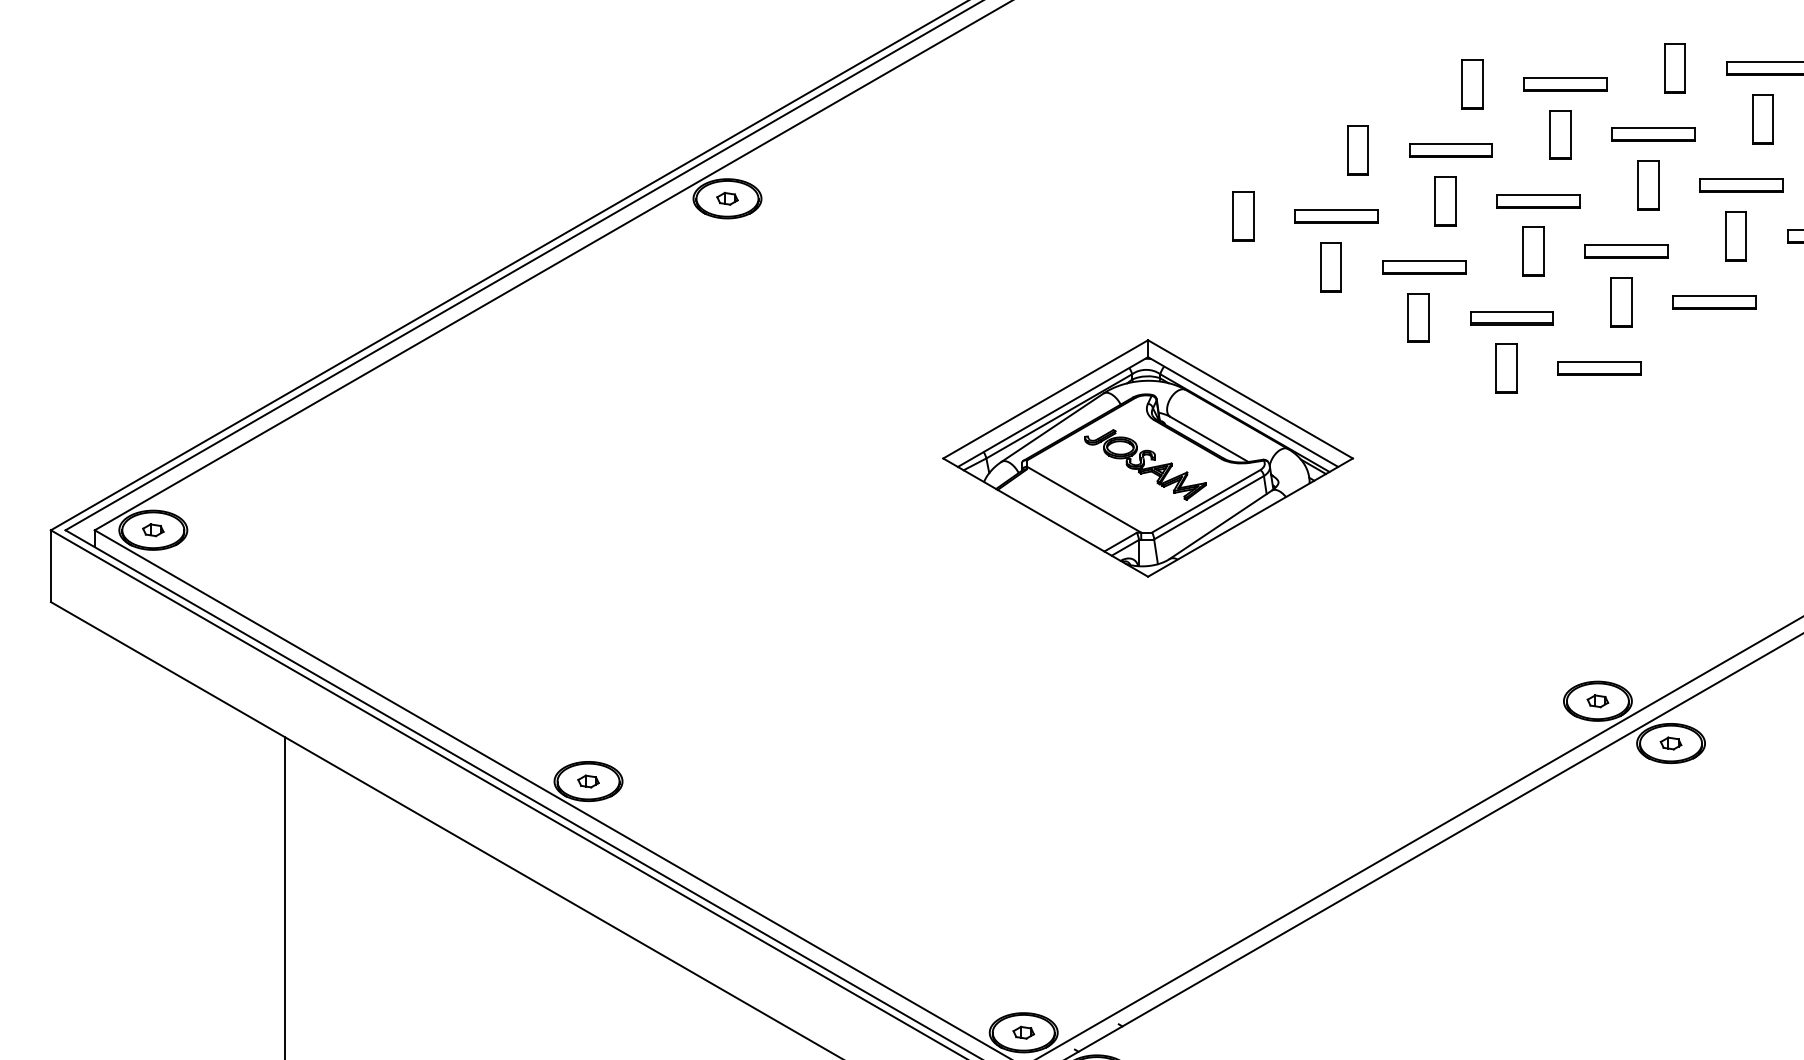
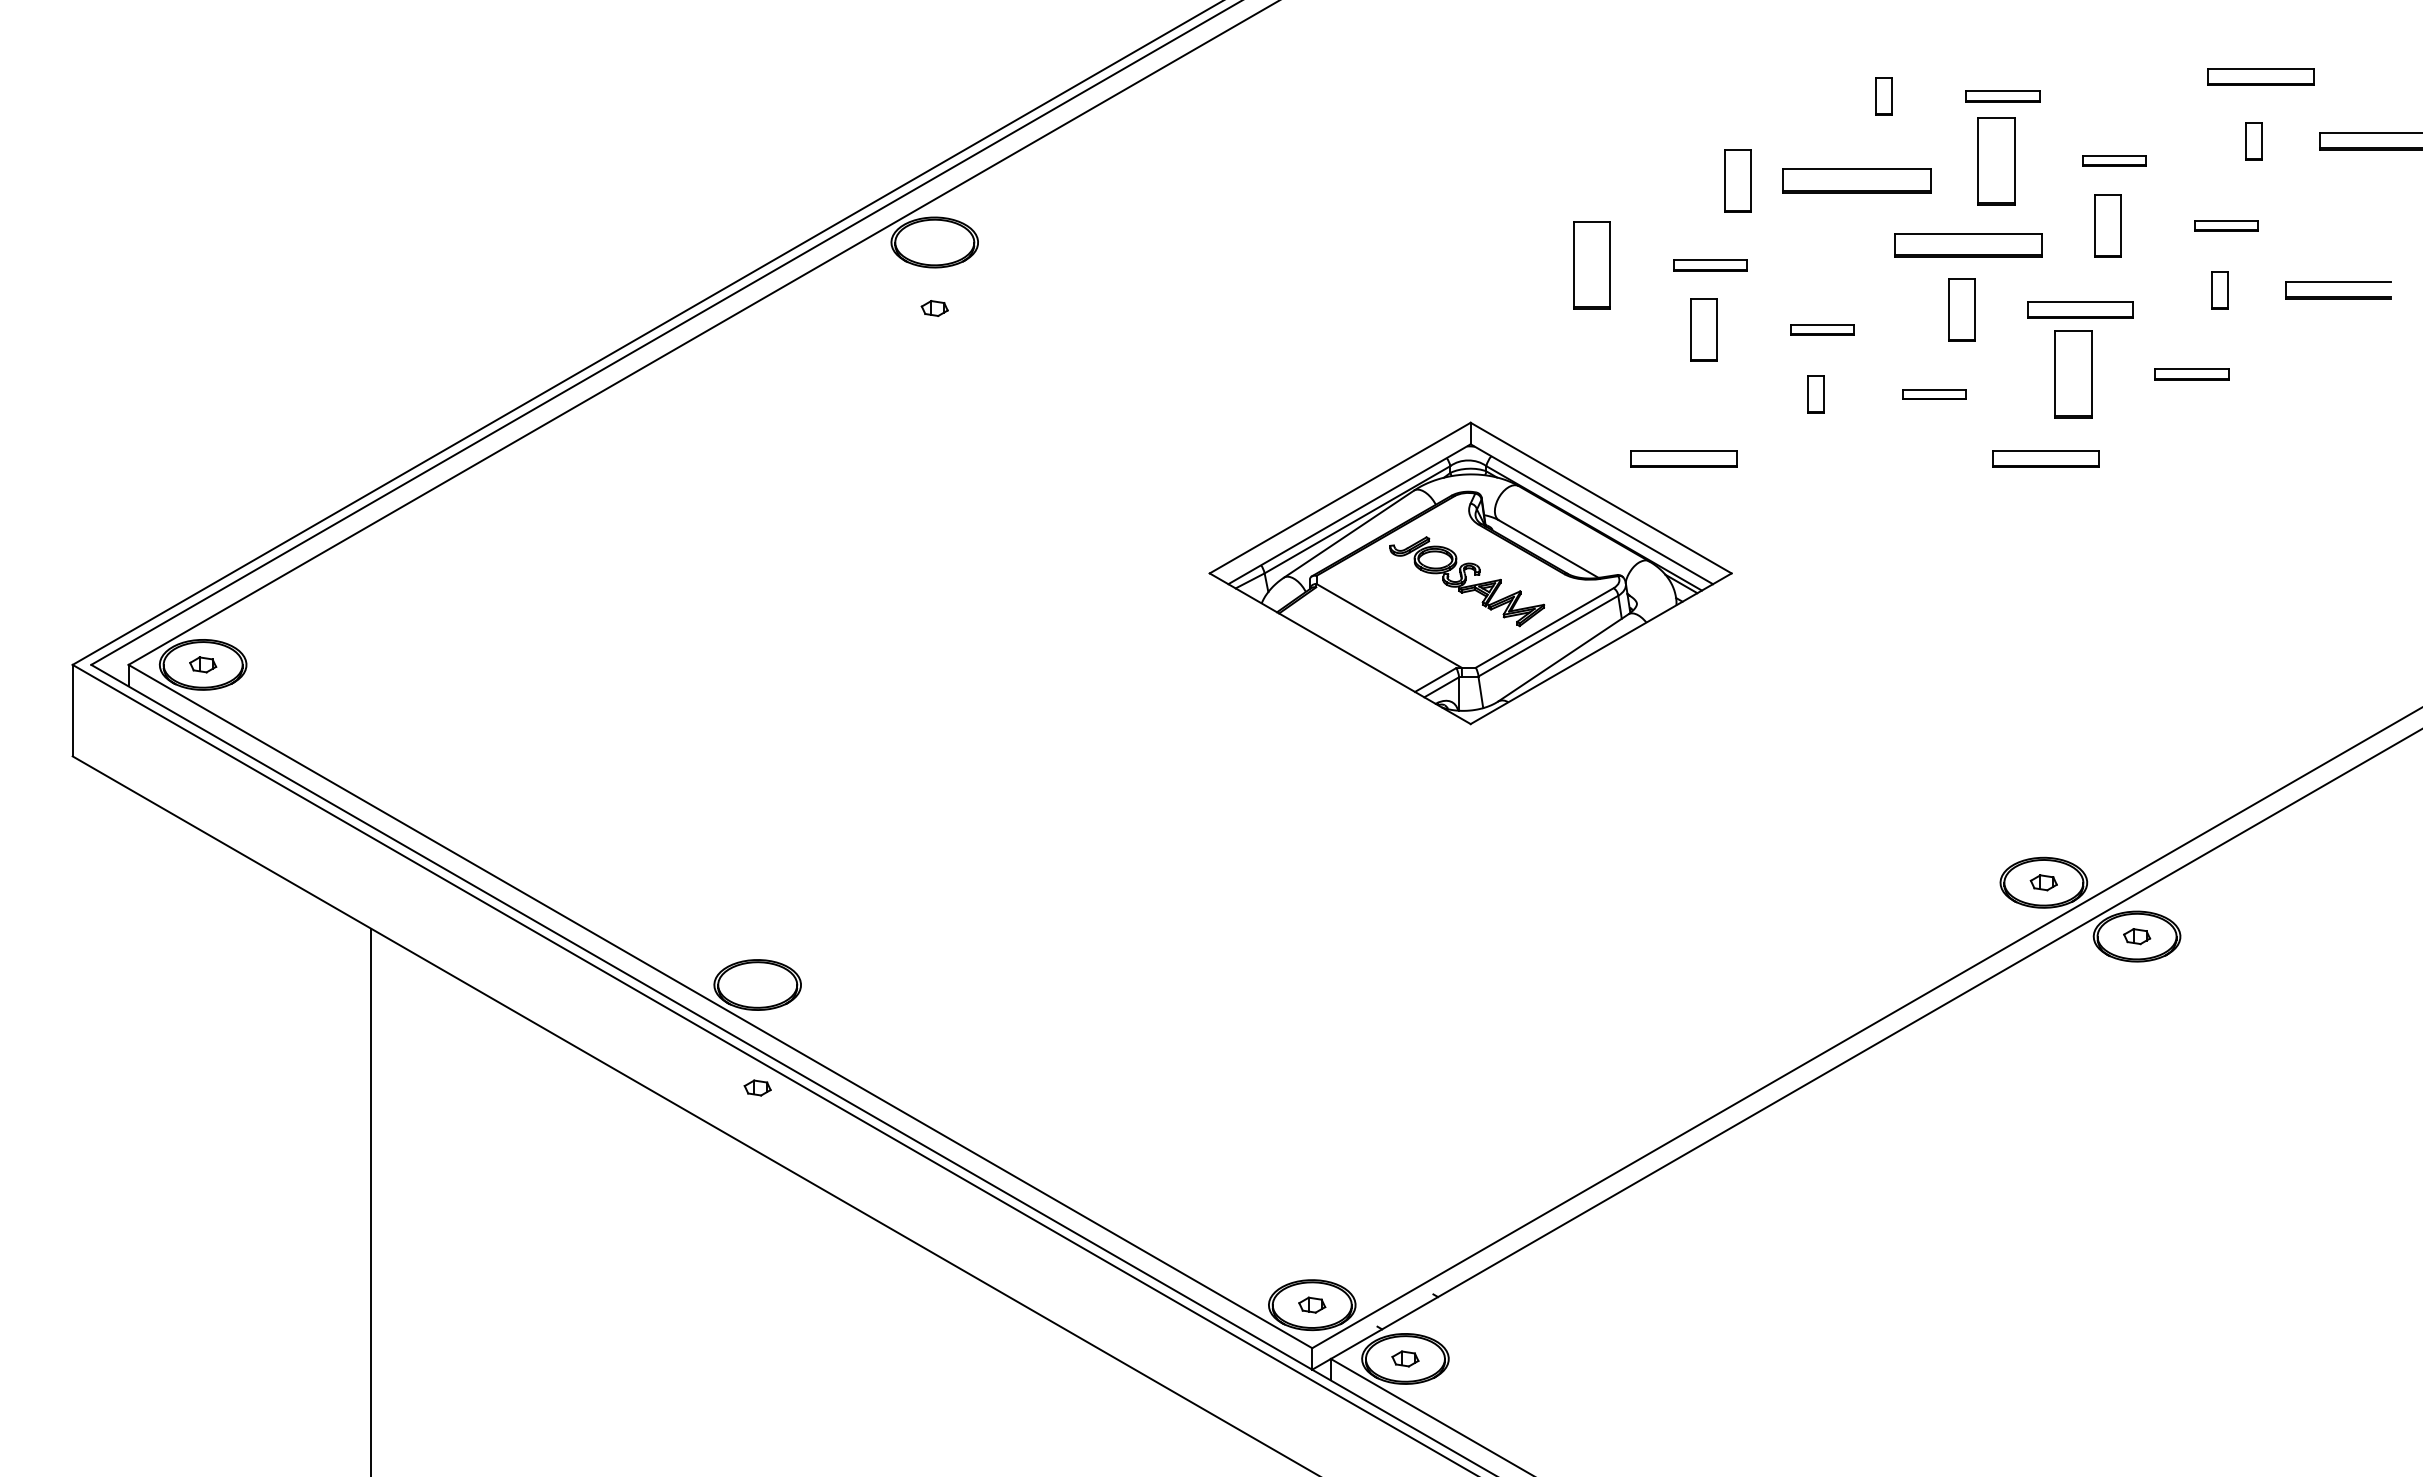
part: (1674, 68) -> (2141, 76), removed
part: (1472, 84) -> (1883, 96), size x0.6
part: (1565, 84) -> (2002, 96), size x0.7
part: (1762, 118) -> (2253, 140), size x0.6
part: (1559, 134) -> (1995, 160), size x1.4
part: (1653, 134) -> (2114, 160), size x0.6
part: (1450, 150) -> (1856, 180), size x1.4
part: (1741, 185) -> (2226, 225), size x0.6
part: (727, 198) -> (934, 308), moved
part: (1445, 201) -> (1849, 245), removed
part: (1538, 201) -> (1968, 245), size x1.4
part: (1242, 216) -> (1591, 264), size x1.4
part: (1336, 216) -> (1710, 265), size x0.7
part: (1735, 235) -> (2219, 289), size x0.6
part: (1424, 267) -> (1822, 329), size x0.6
part: (1621, 302) -> (2073, 374), size x1.4
part: (1714, 302) -> (2192, 374), size x0.7
part: (1418, 318) -> (1815, 394), size x0.6
part: (1512, 318) -> (1934, 394), size x0.6
part: (1315, 368) -> (1683, 458), added
part: (1506, 368) -> (1927, 458), removed
part: (588, 781) -> (757, 1087), moved

